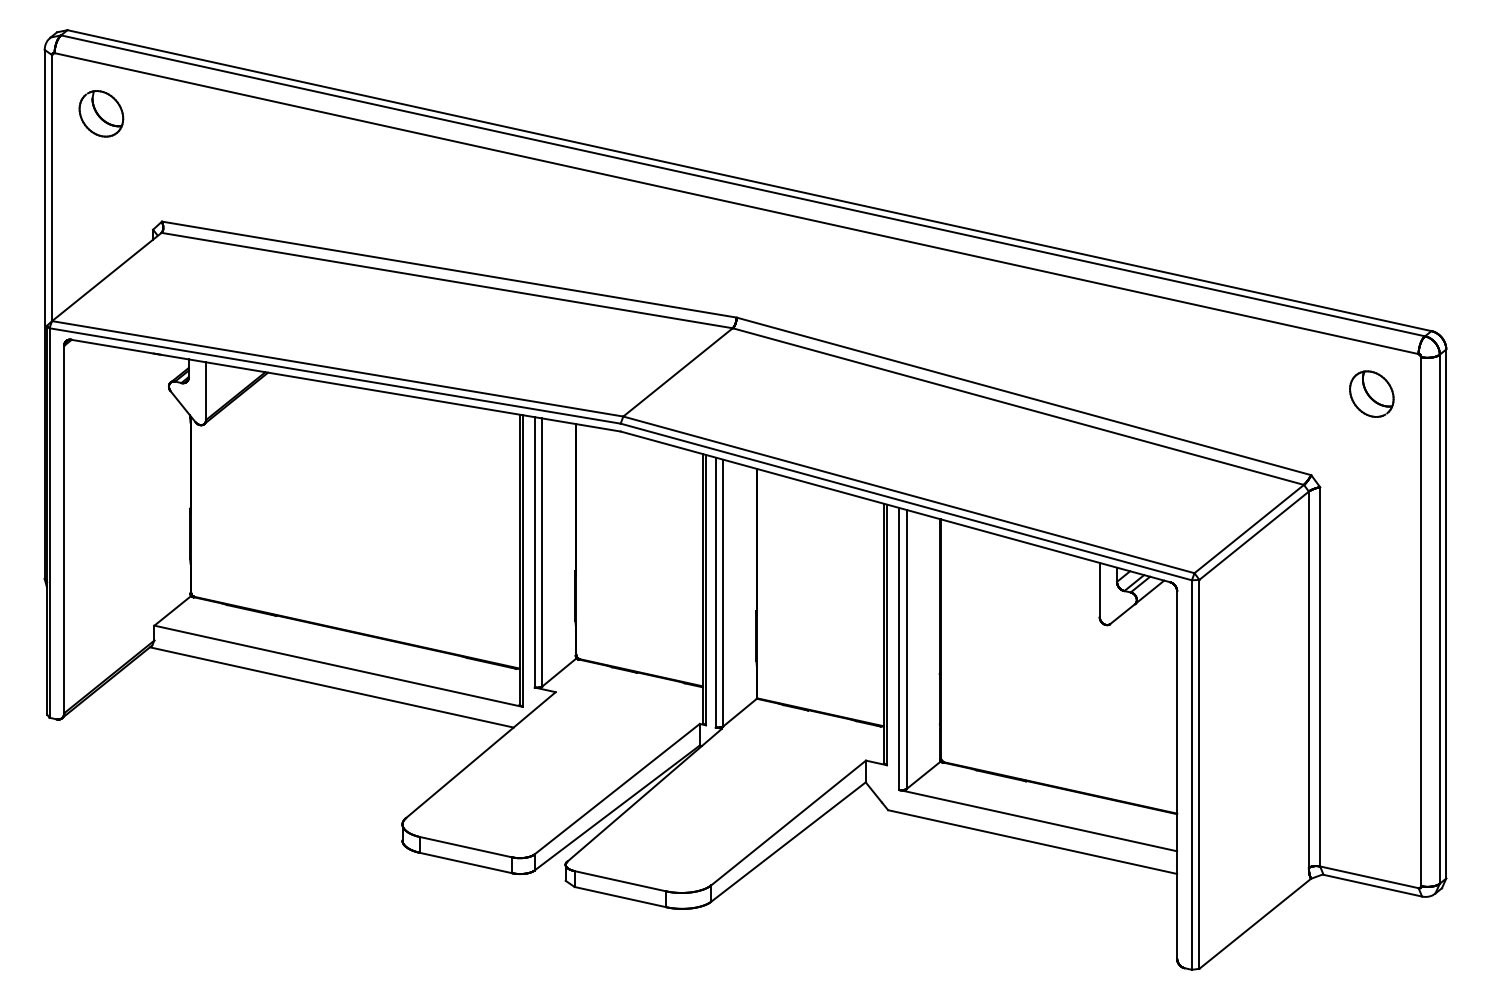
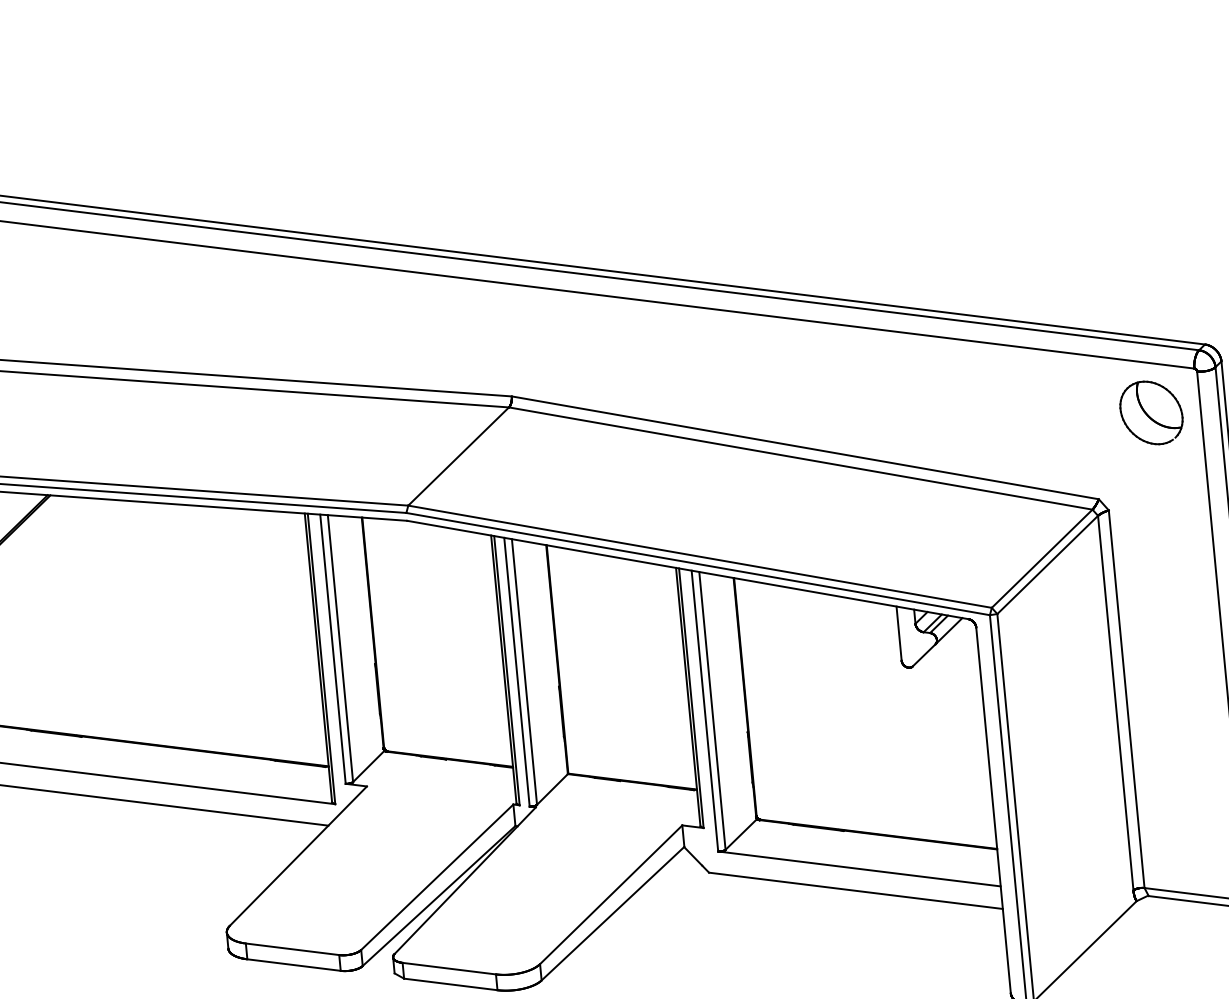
part: (1371, 393) -> (1151, 412), size x1.4

